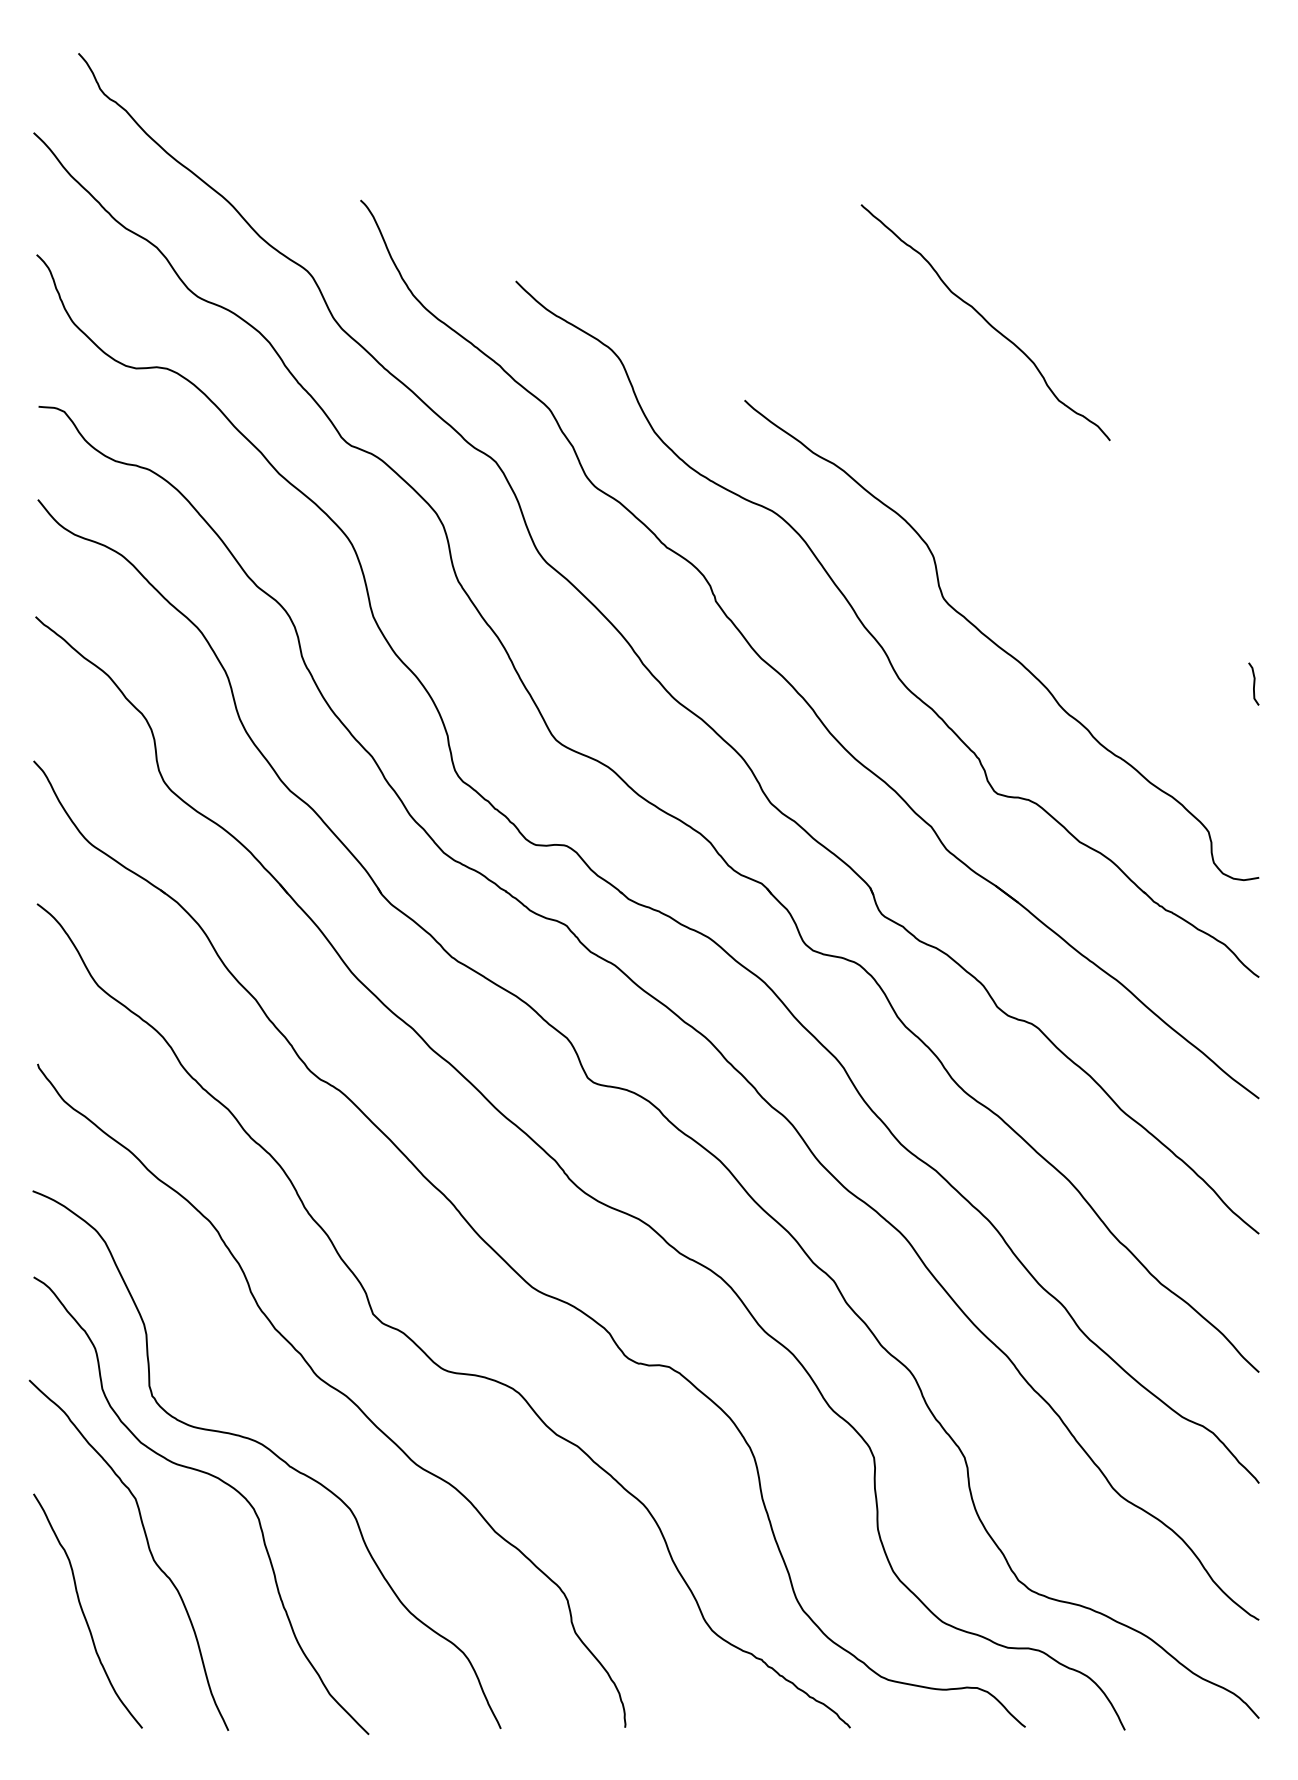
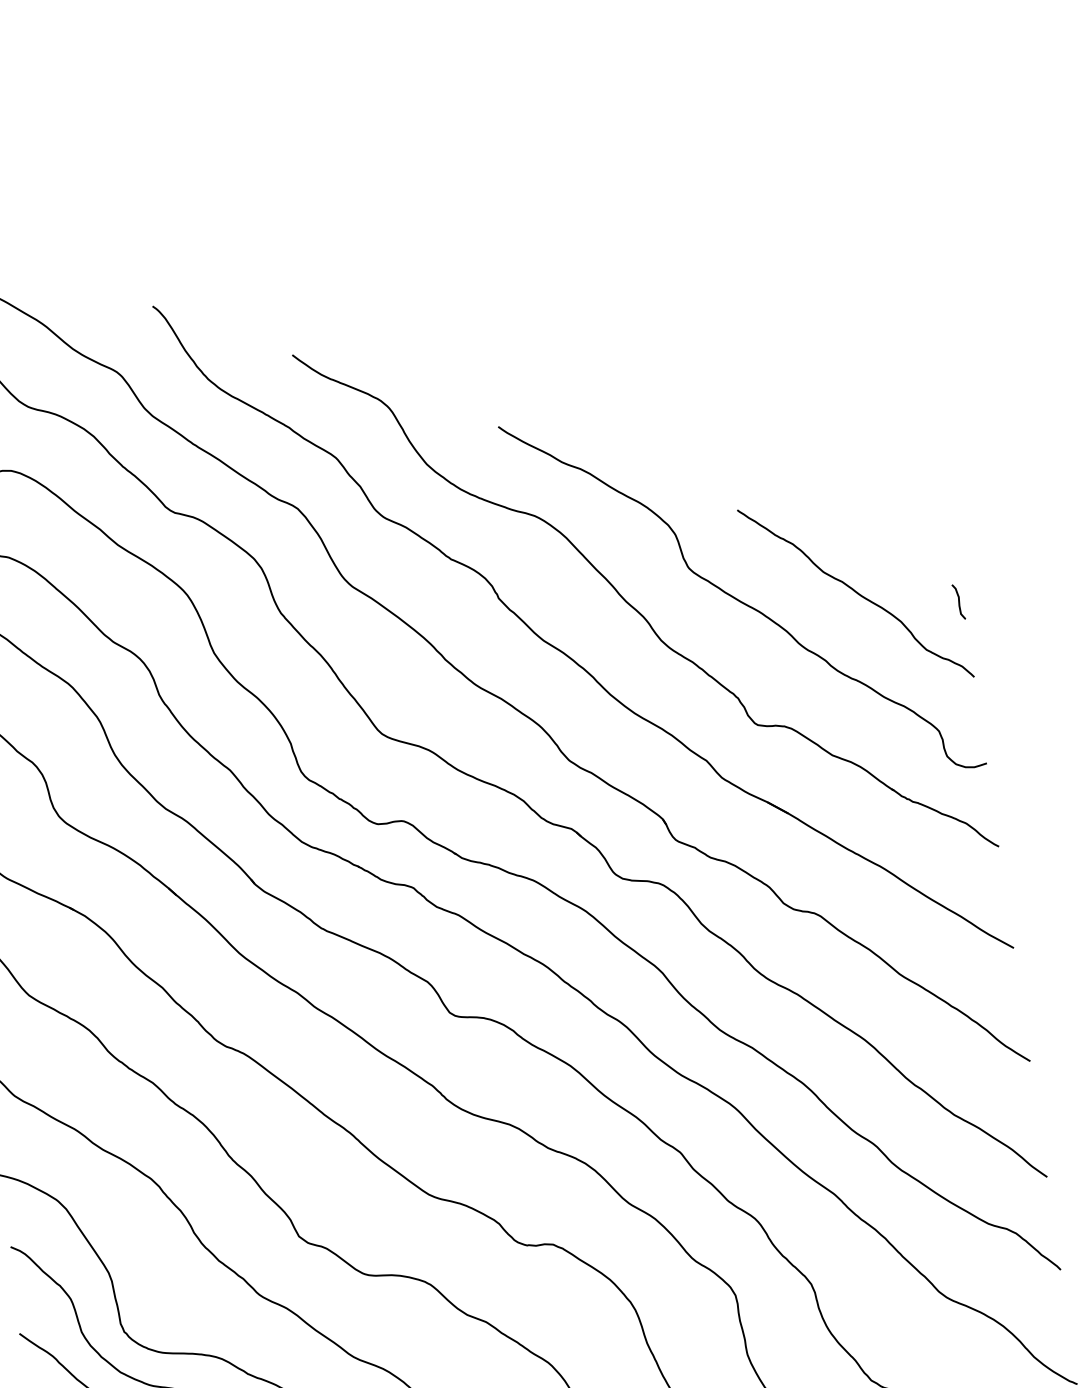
curve: (985, 321) -> (855, 592), moved

